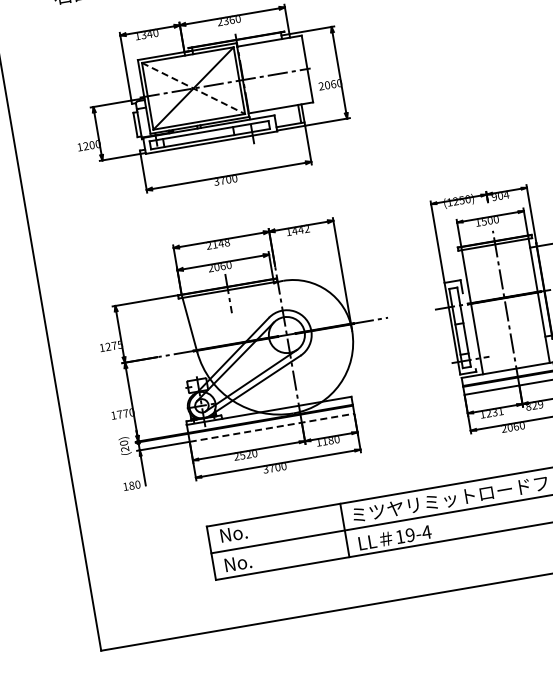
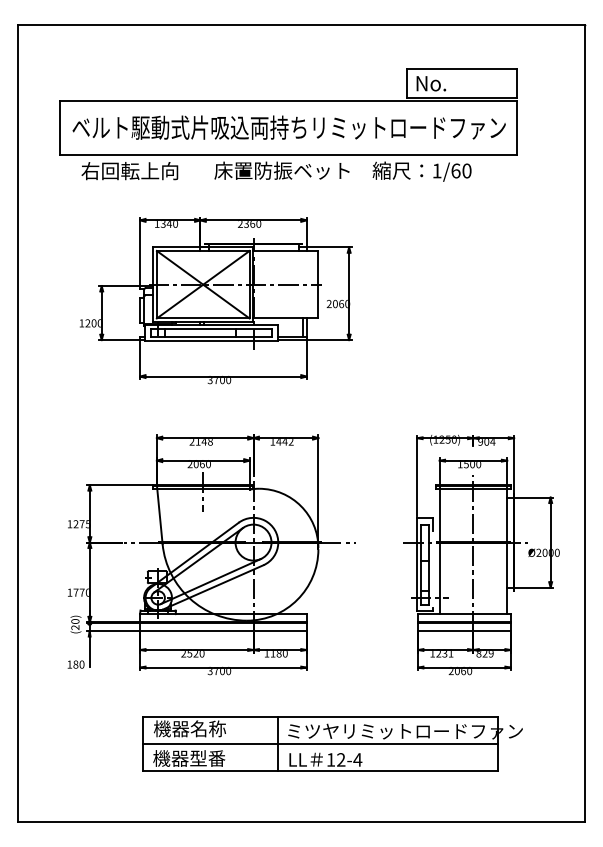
line: (193, 89) -> (203, 285), dashed -> solid
line: (272, 428) -> (223, 631), dashed -> solid
text: (254, 529) -> (189, 728), No. -> 機器名称
text: (410, 534) -> (341, 759), 19-4 -> 12-4
text: (260, 559) -> (189, 758), No. -> 機器型番

